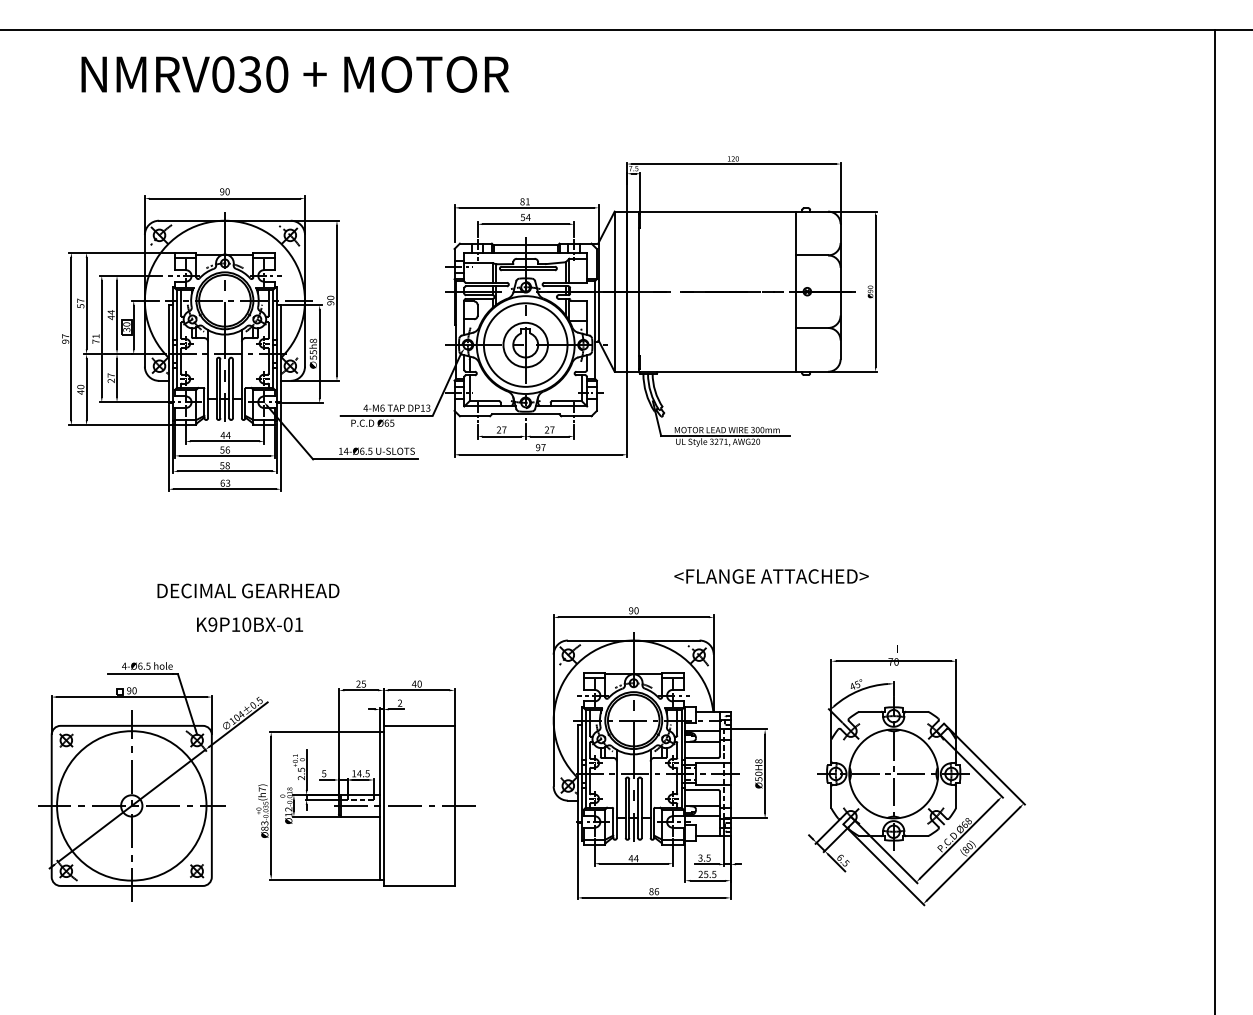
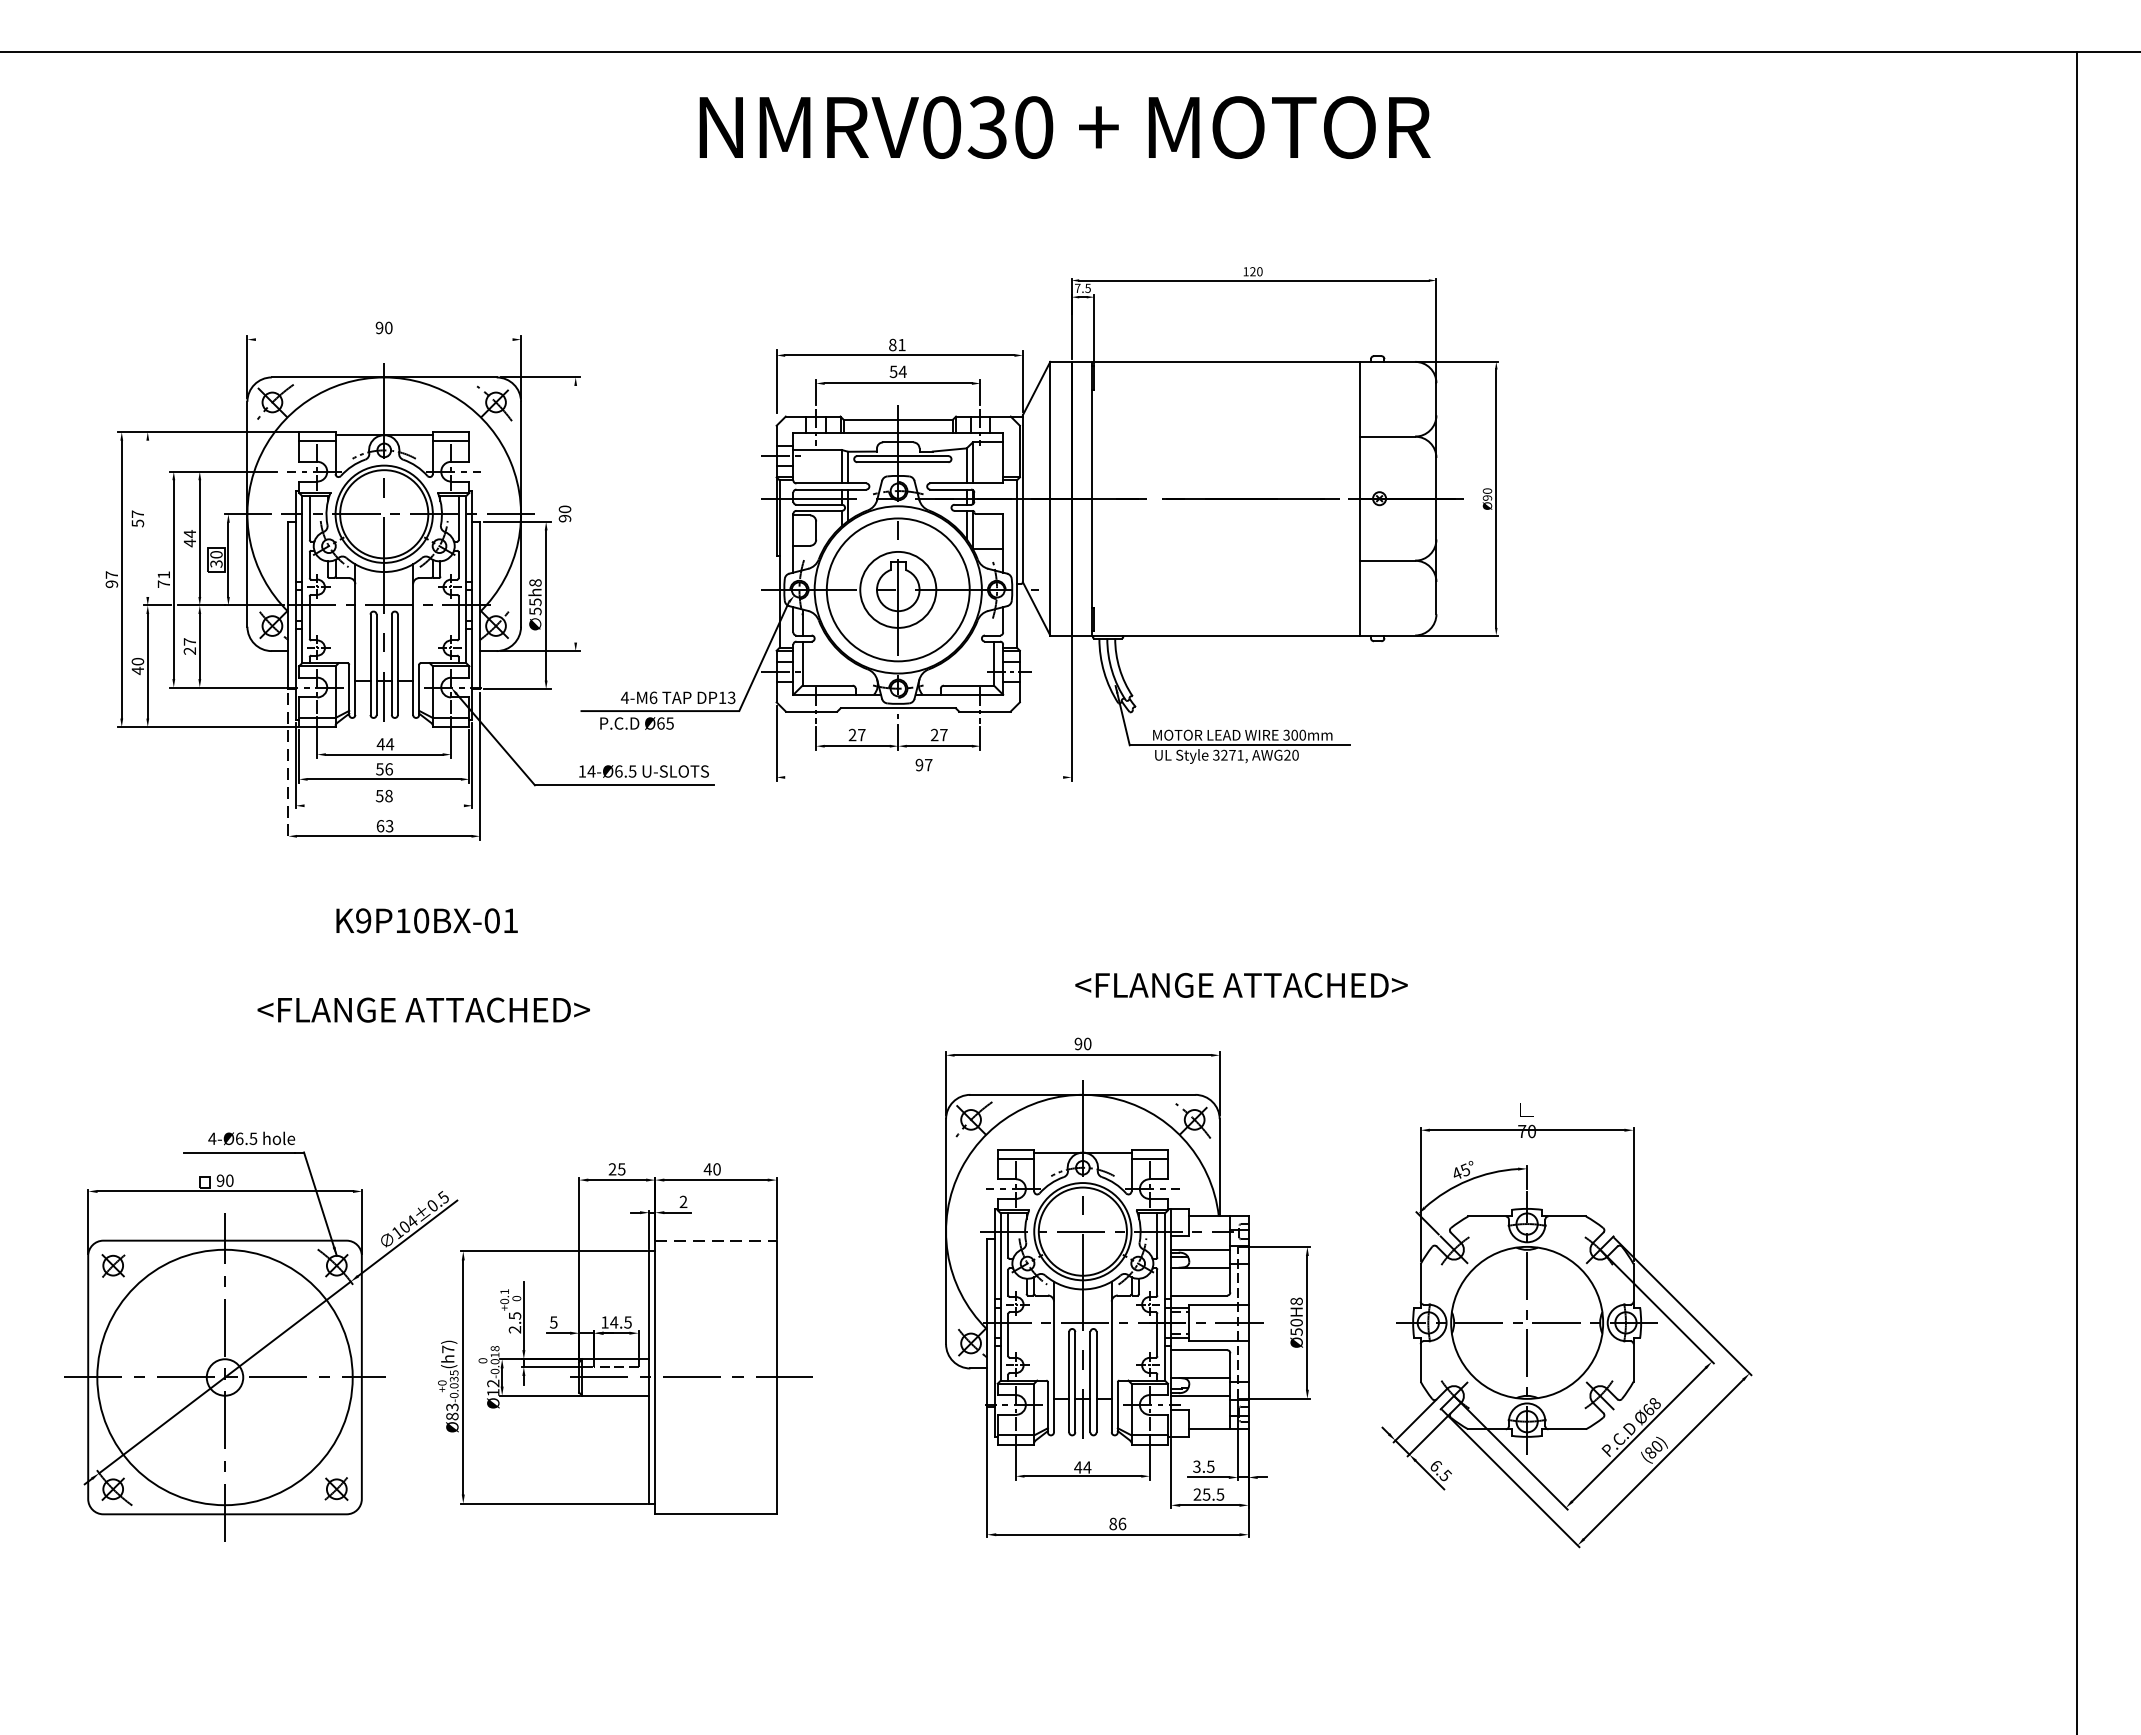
text: (295, 74) -> (1065, 127), moved
line: (224, 198) -> (383, 339), removed
line: (336, 300) -> (574, 513), removed
line: (86, 303) -> (147, 518), removed
line: (168, 448) -> (287, 766), solid -> dashed
line: (540, 454) -> (923, 776), removed
line: (224, 471) -> (383, 805), removed
text: (771, 576) -> (1241, 985), moved
text: (247, 590) -> (422, 1009), DECIMAL GEARHEAD -> <FLANGE ATTACHED>
text: (249, 624) -> (426, 920), moved
line: (419, 725) -> (716, 1240), solid -> dashed

